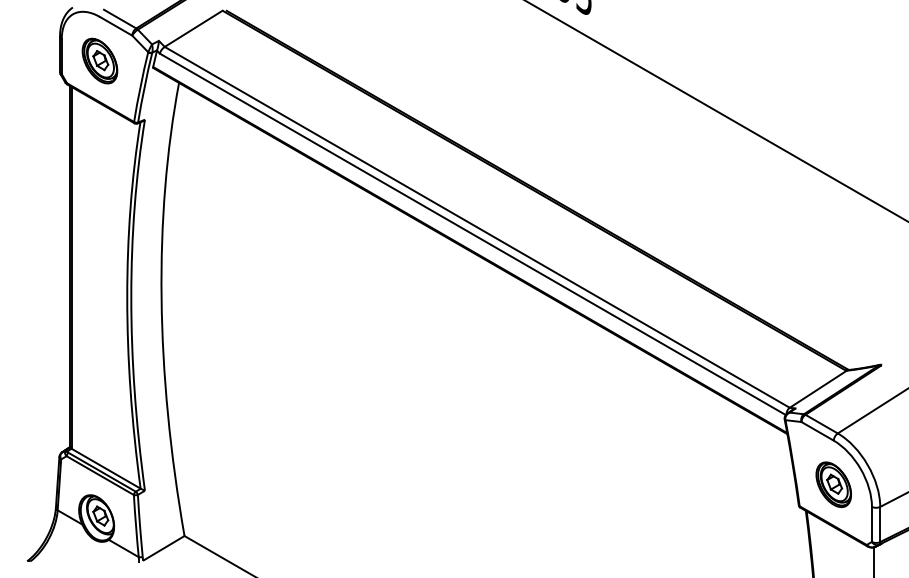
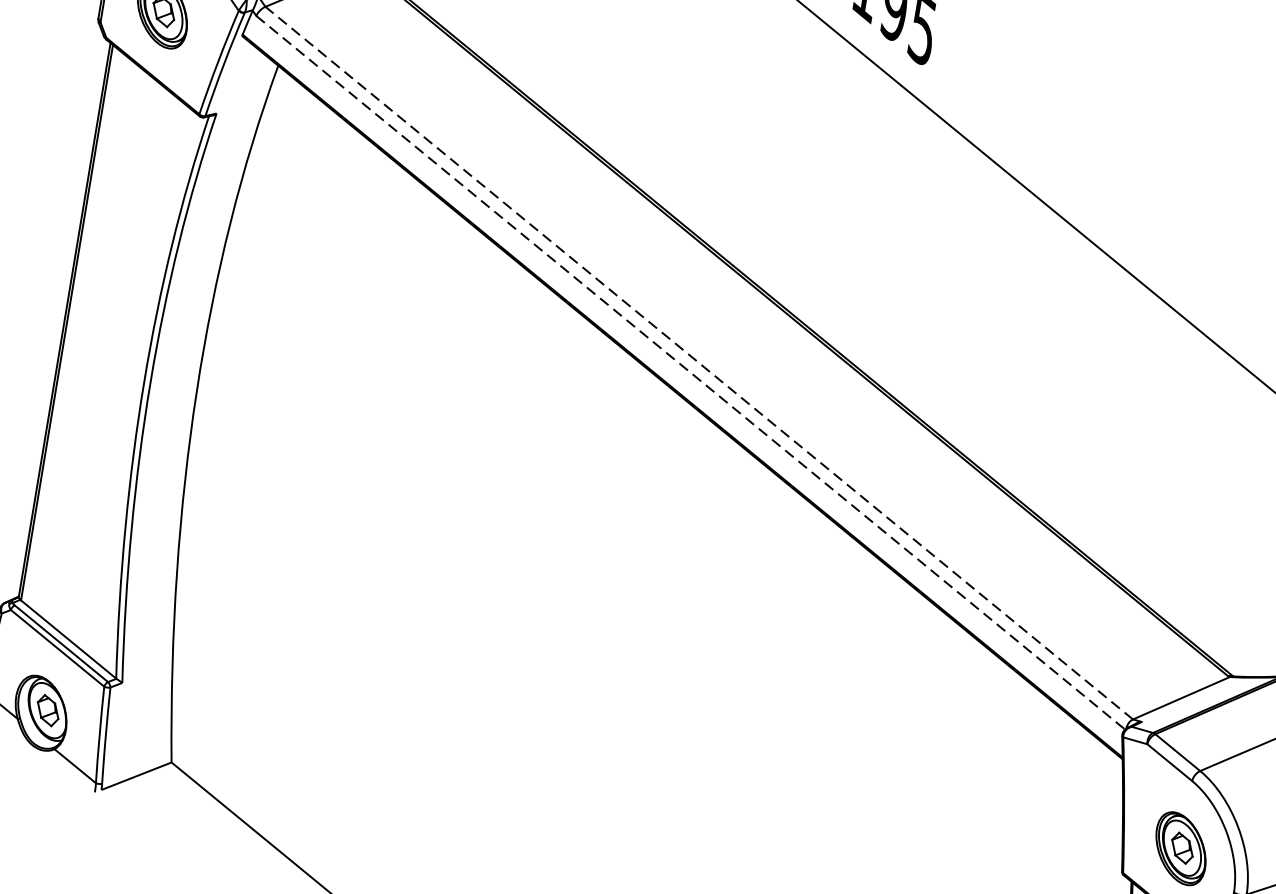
line: (477, 227) -> (699, 363), solid -> dashed
line: (473, 234) -> (691, 373), solid -> dashed

